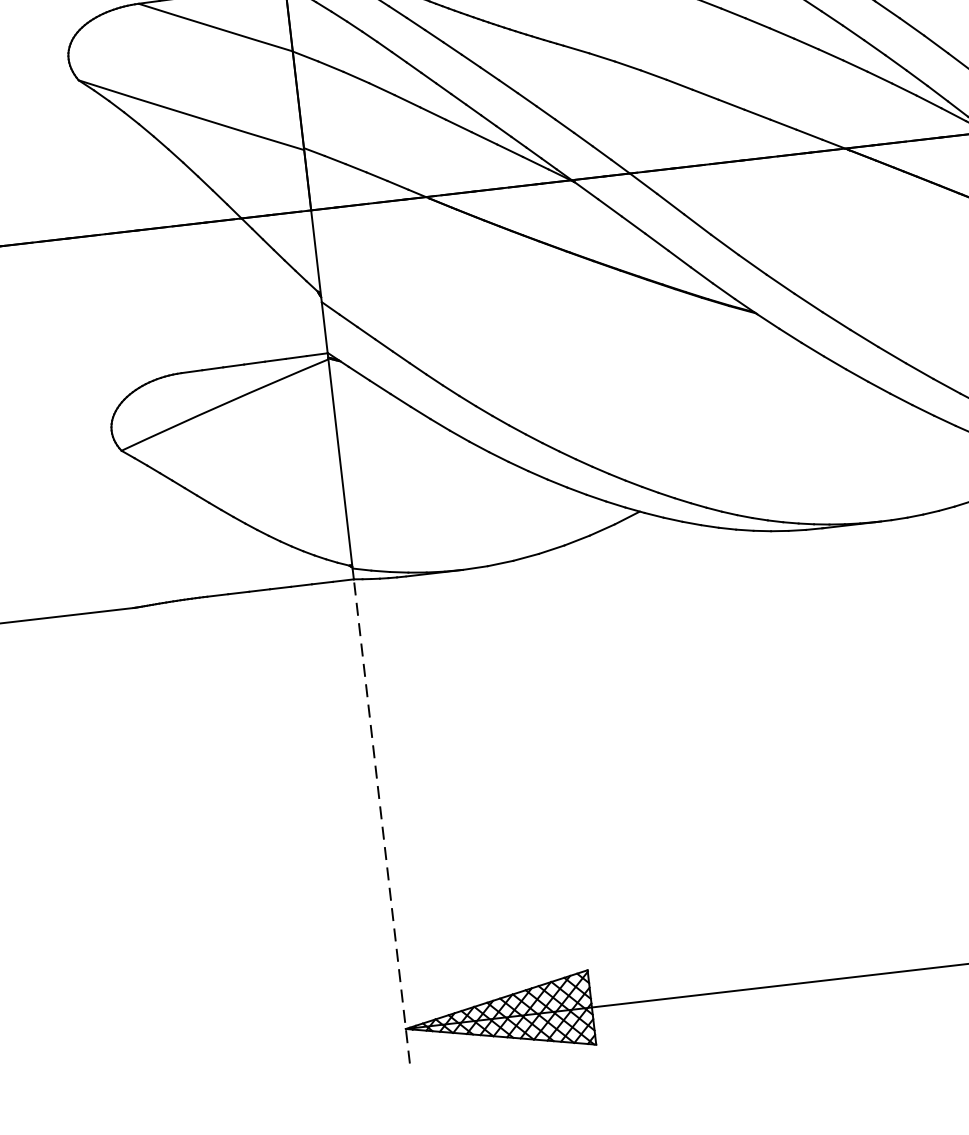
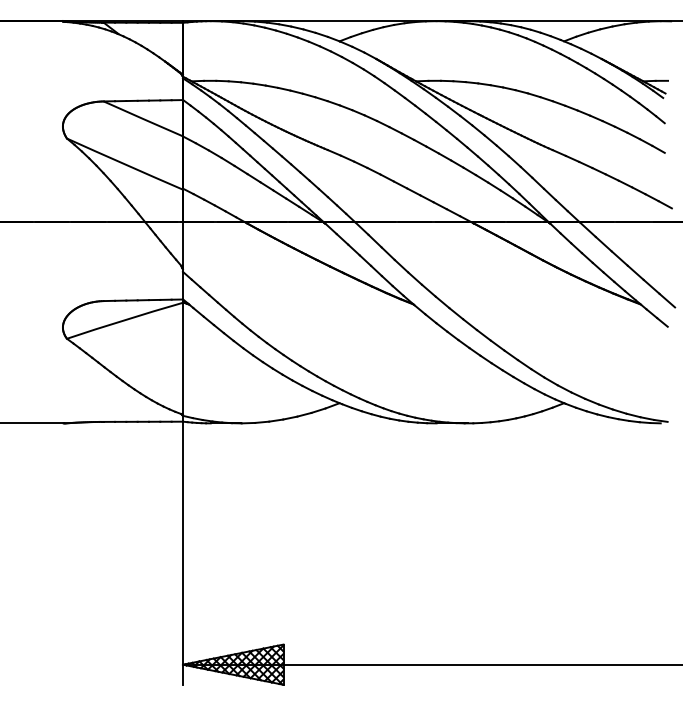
line: (381, 825) -> (182, 554), dashed -> solid

